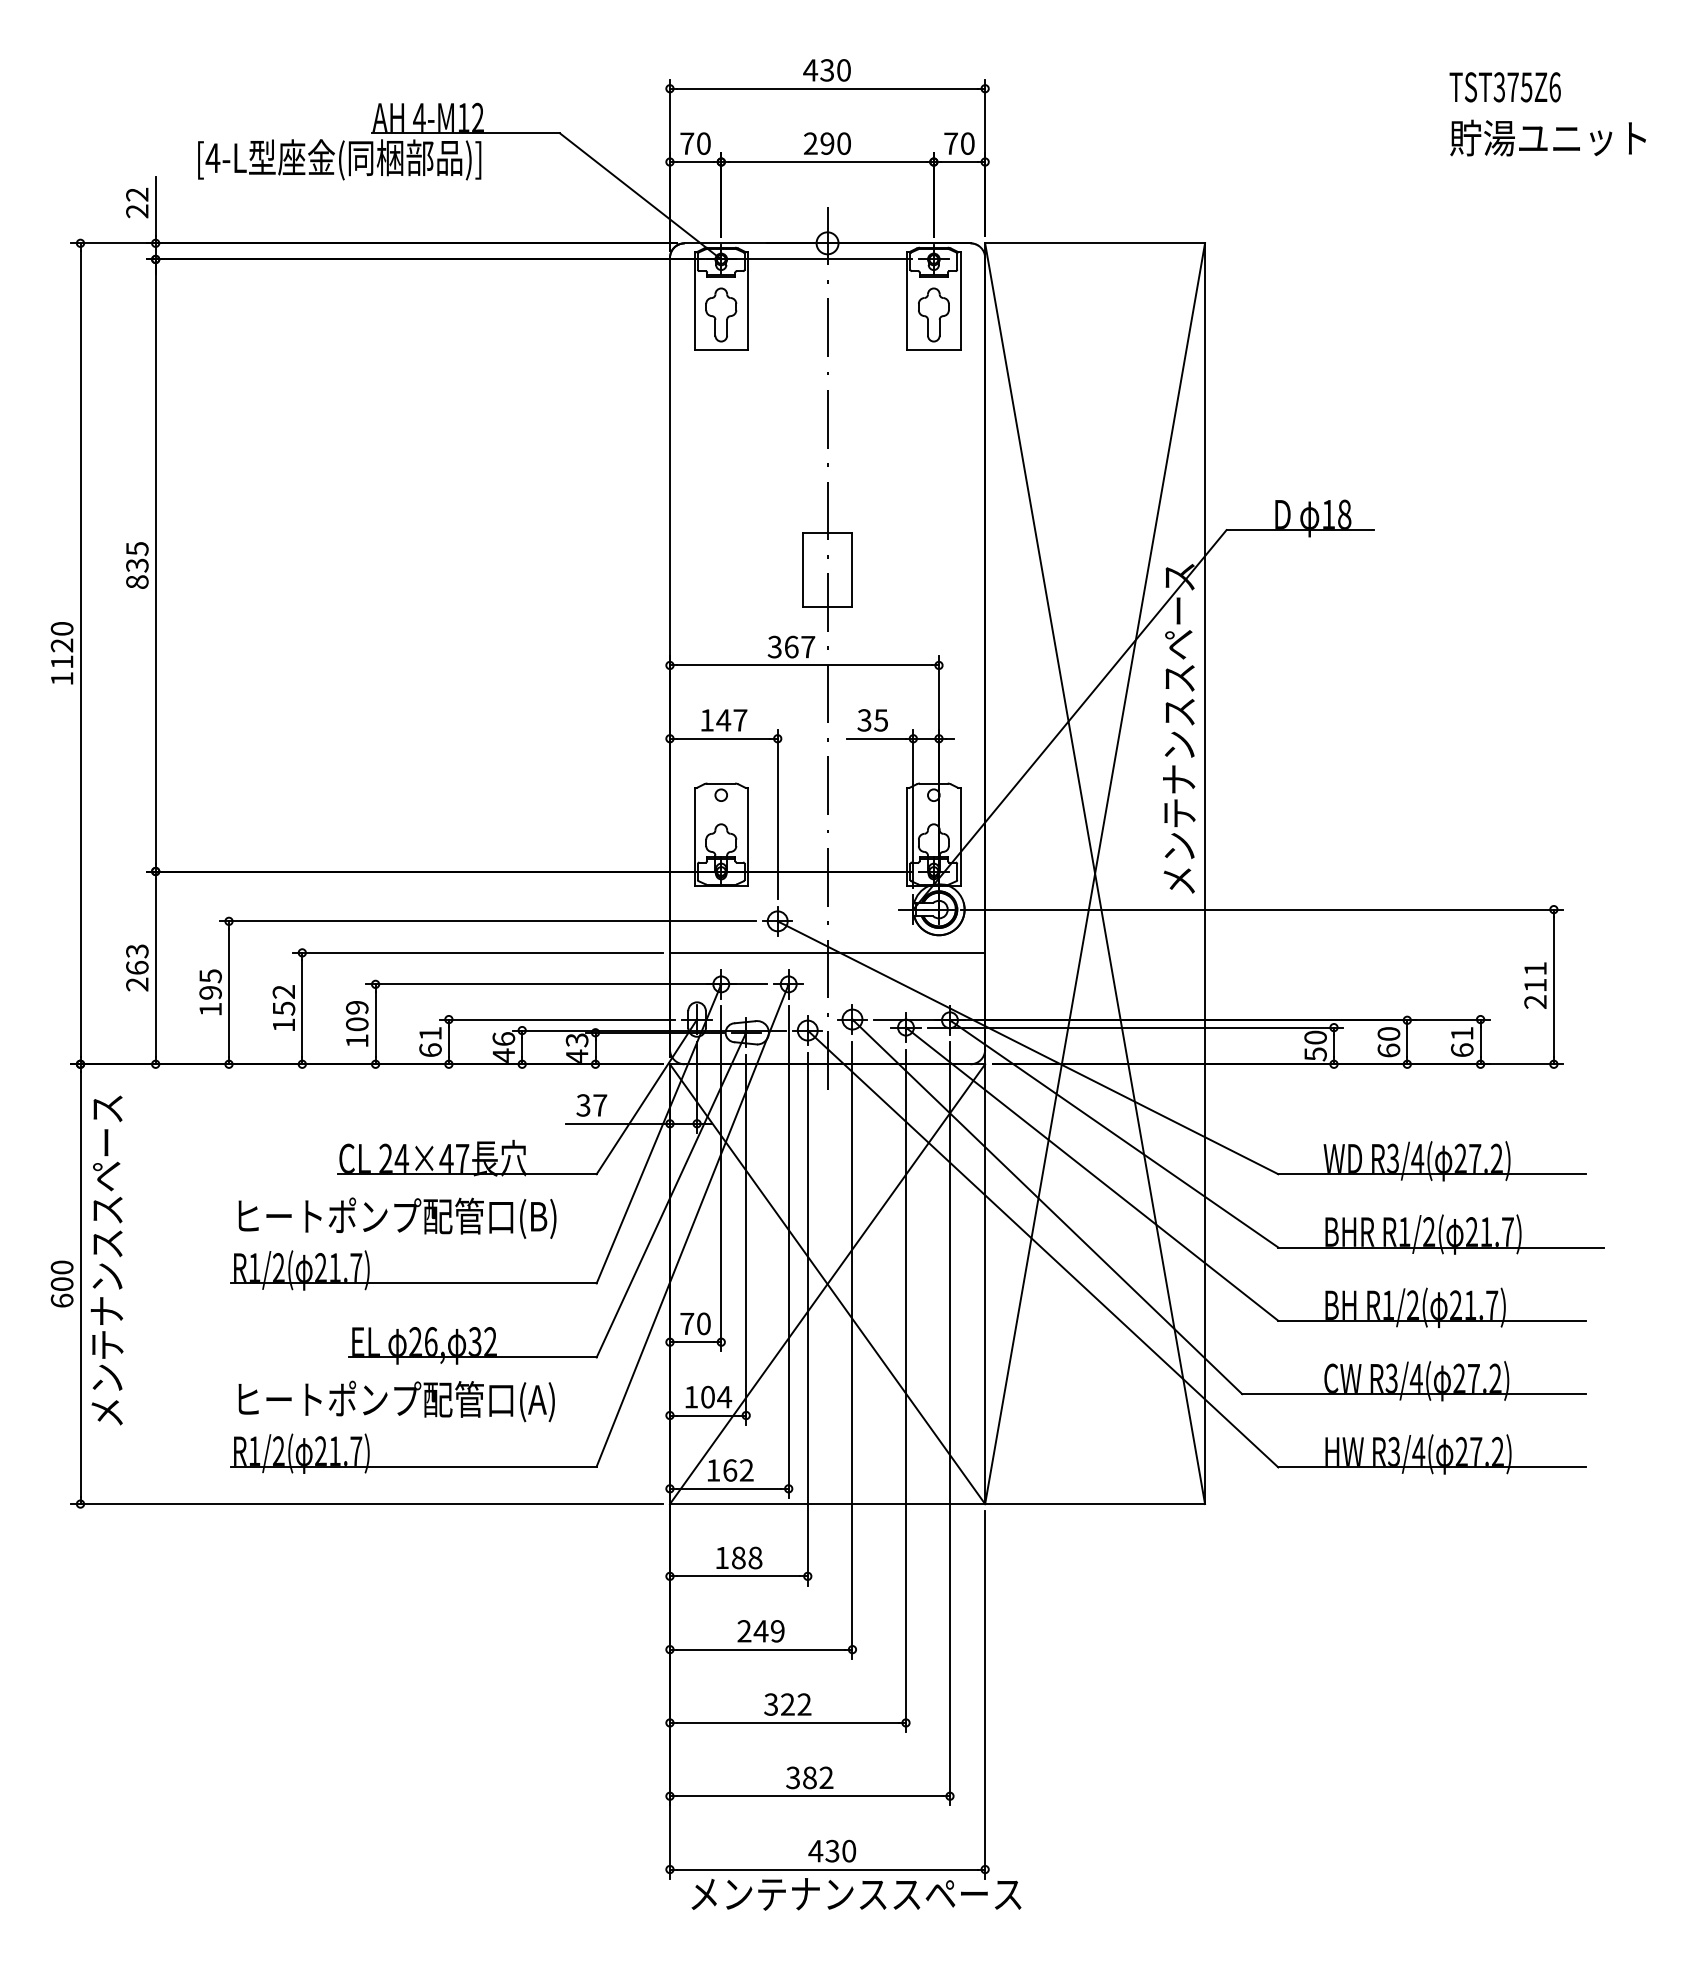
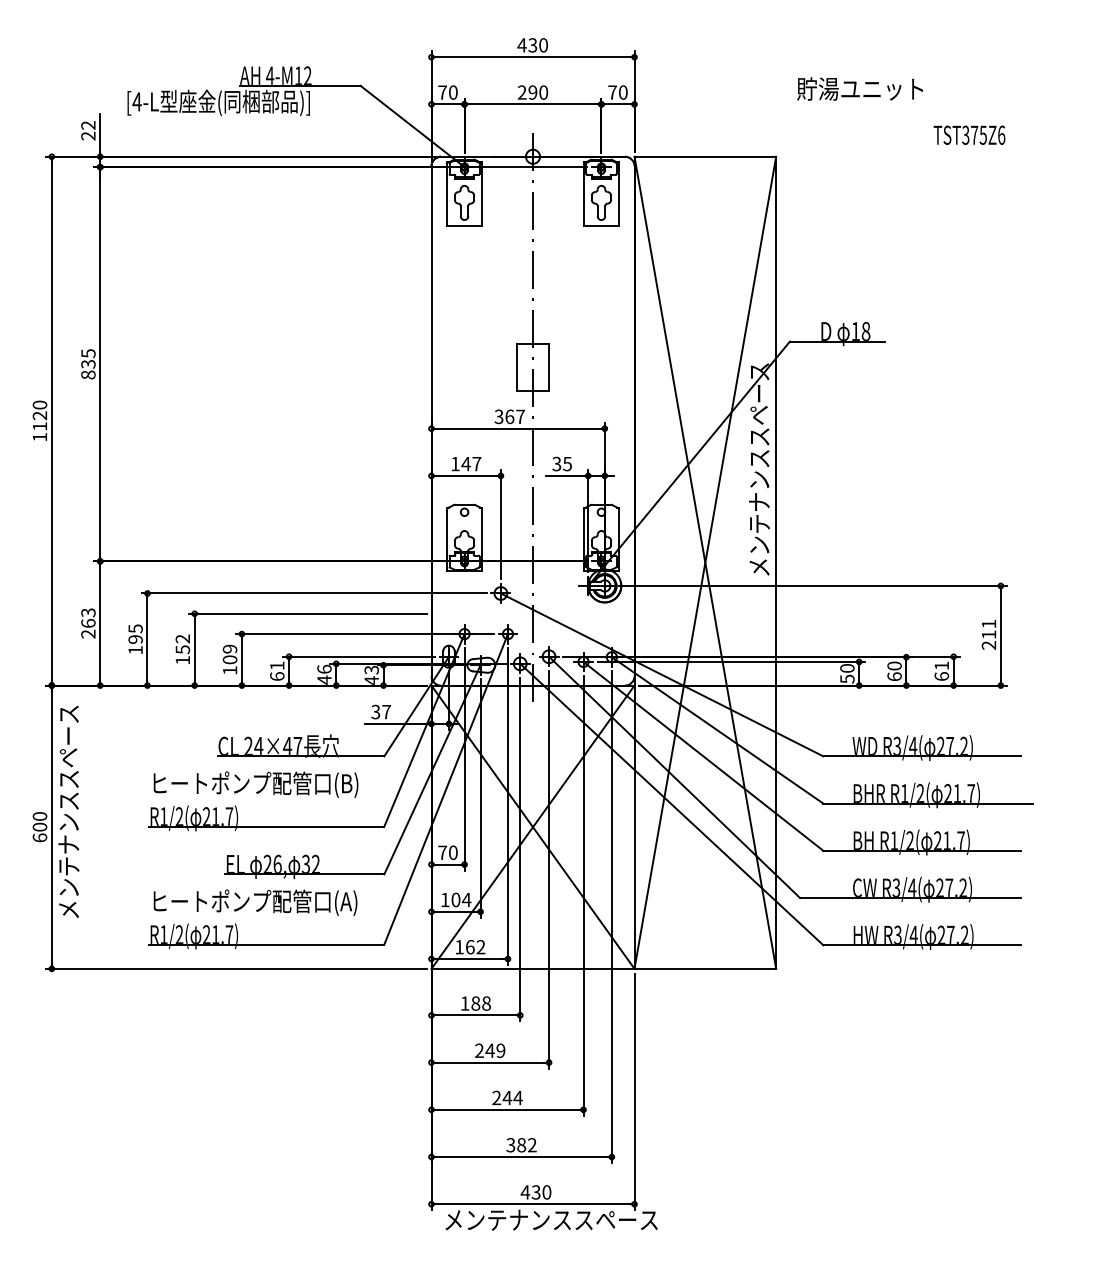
text: (1505, 86) -> (969, 134), moved
text: (1548, 137) -> (860, 88), moved
line: (826, 952) -> (532, 613), removed
text: (787, 1703) -> (507, 1097), 322 -> 244

